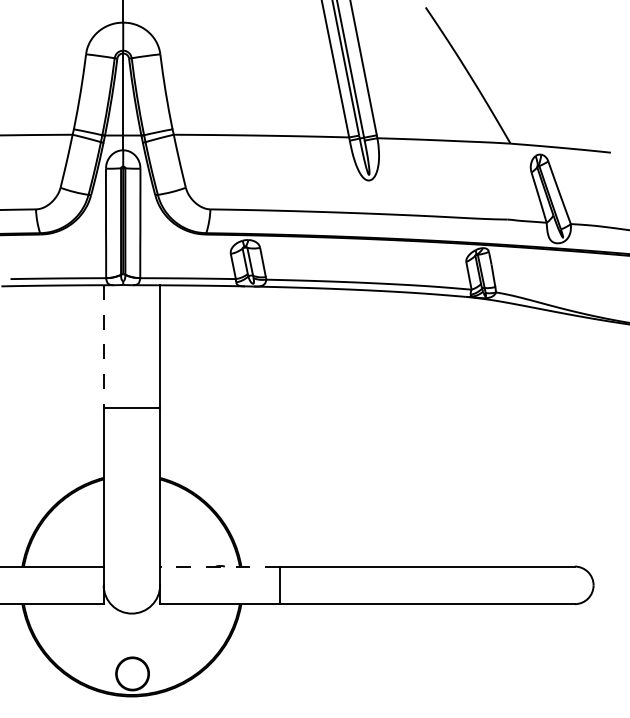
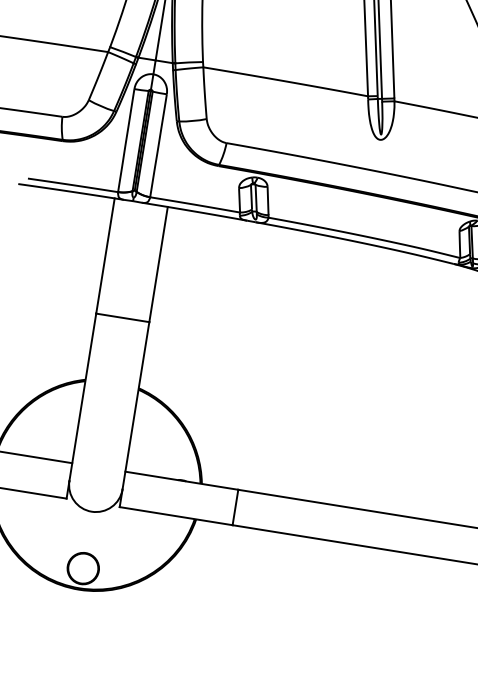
line: (103, 346) -> (105, 256), dashed -> solid
line: (220, 566) -> (182, 480), dashed -> solid

